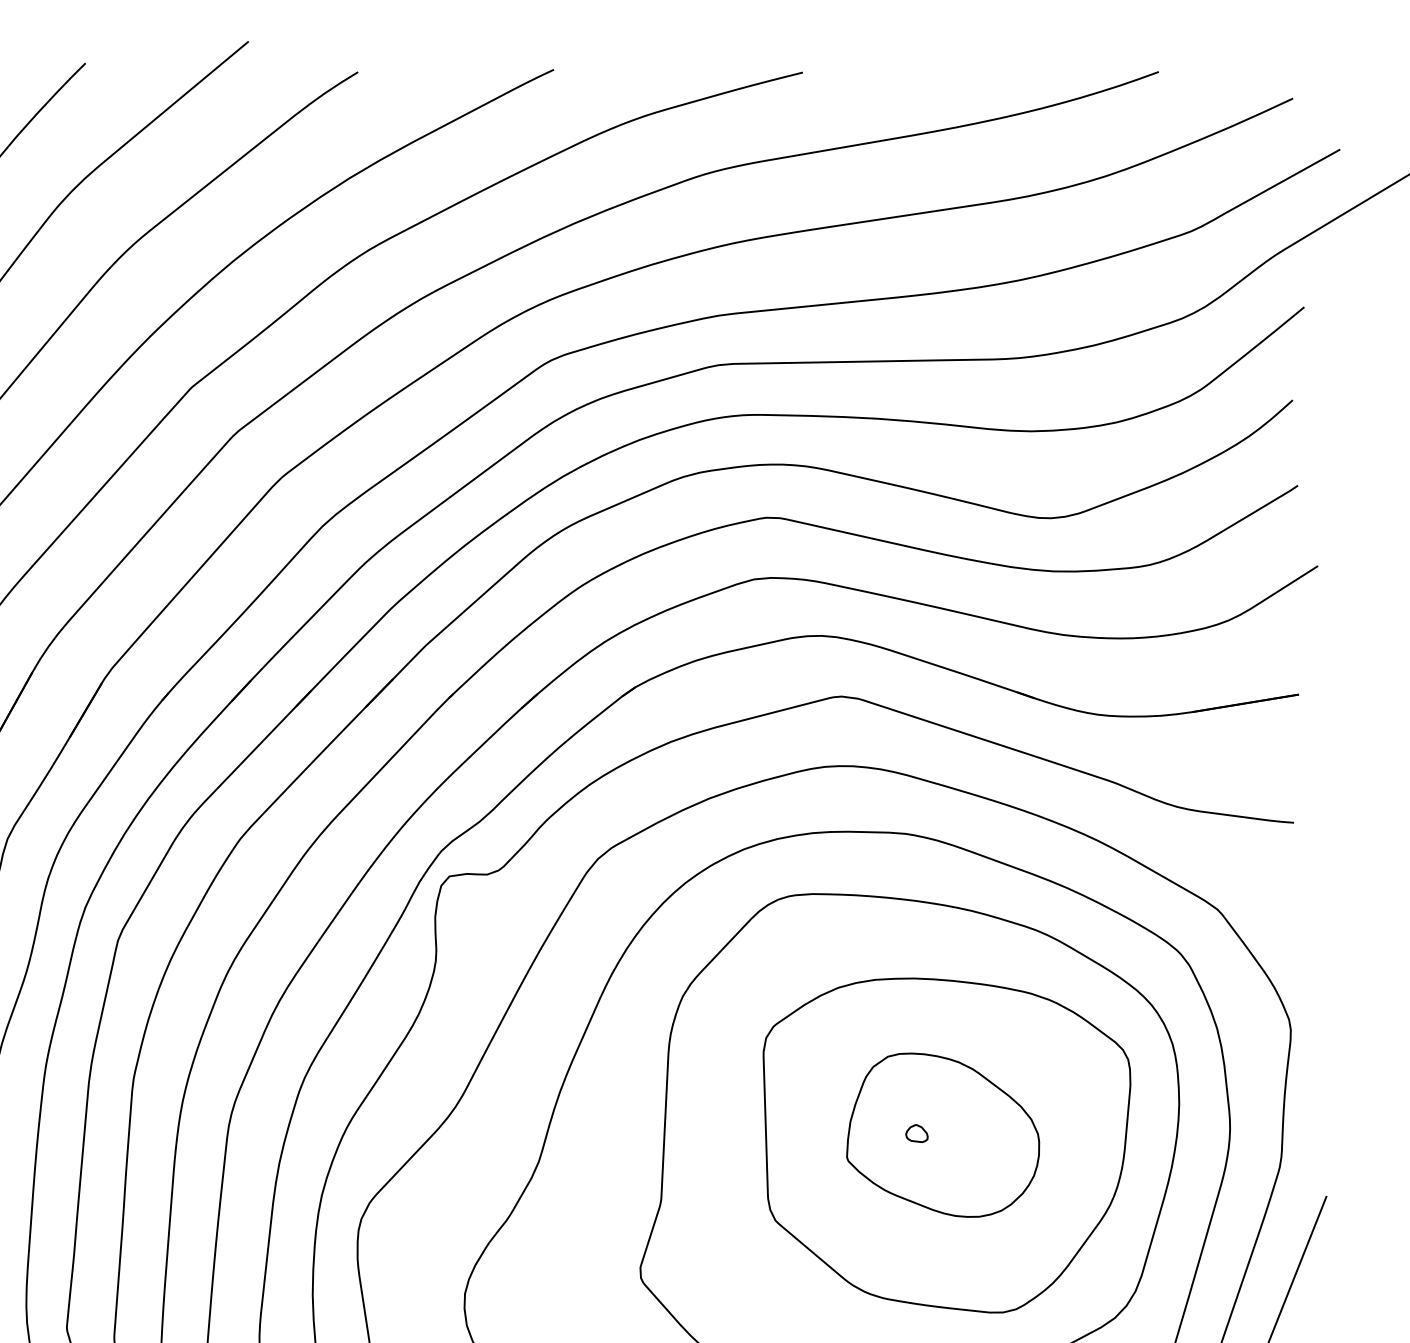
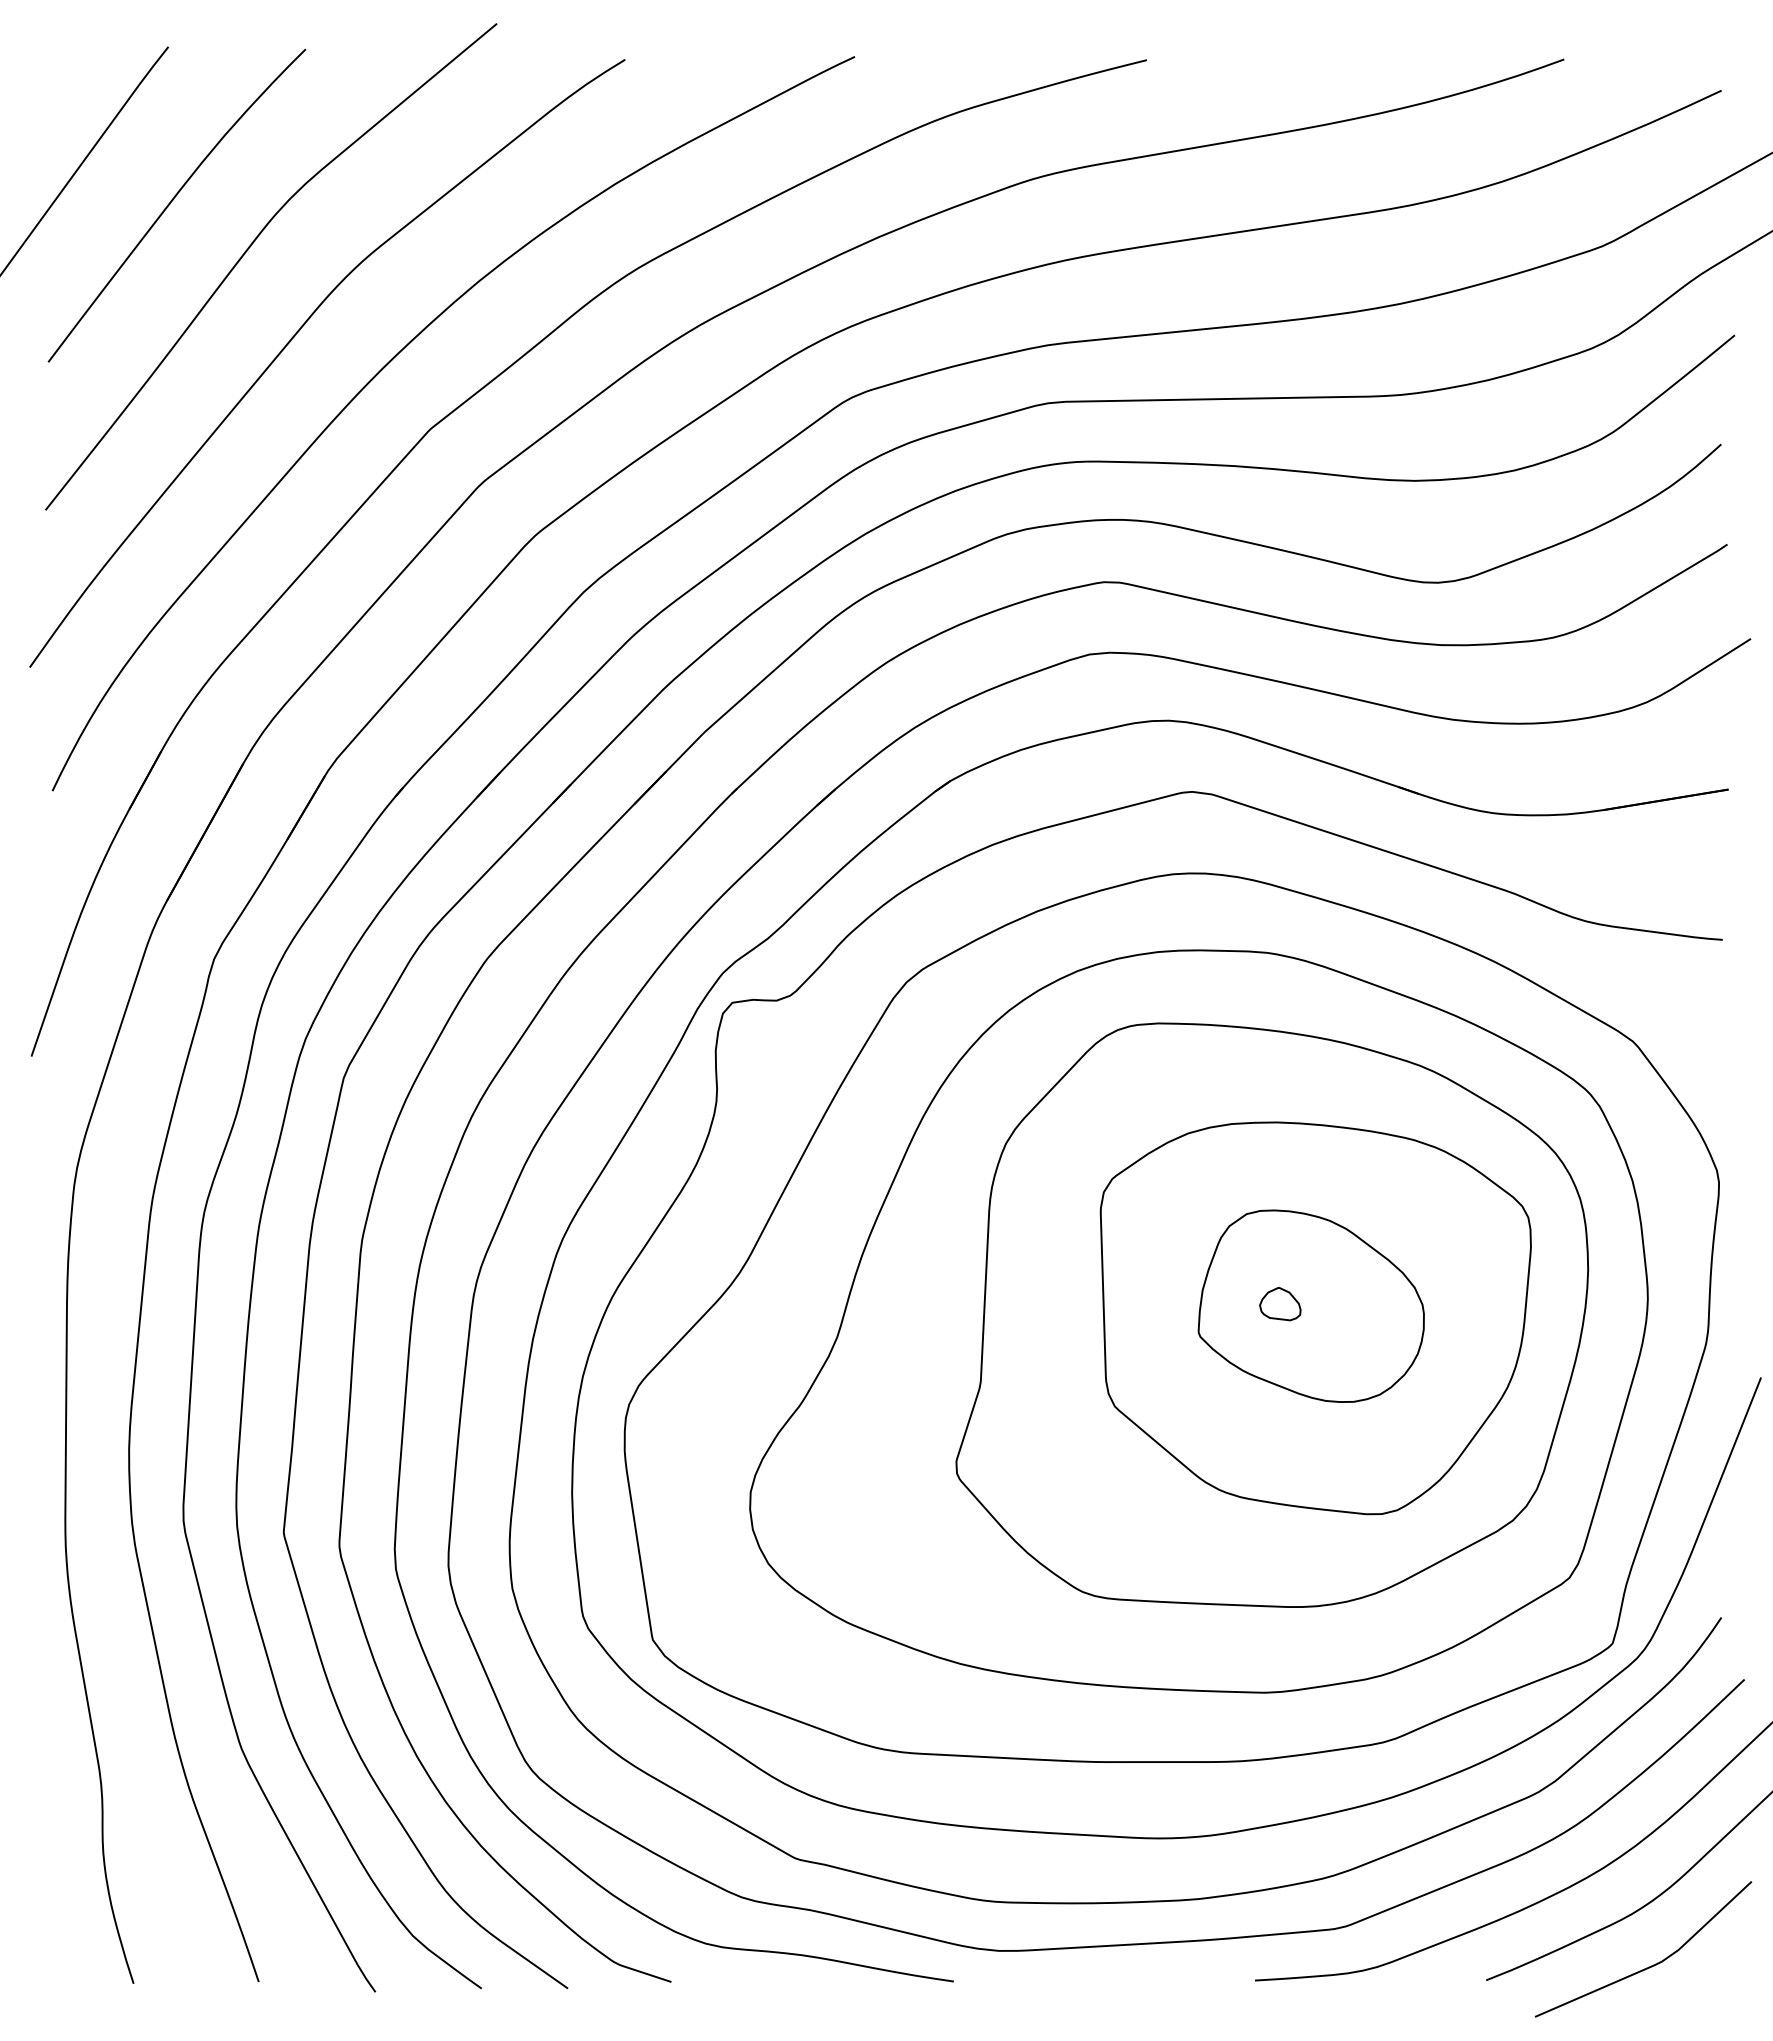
part: (916, 1133) -> (1280, 1304), size x1.6

